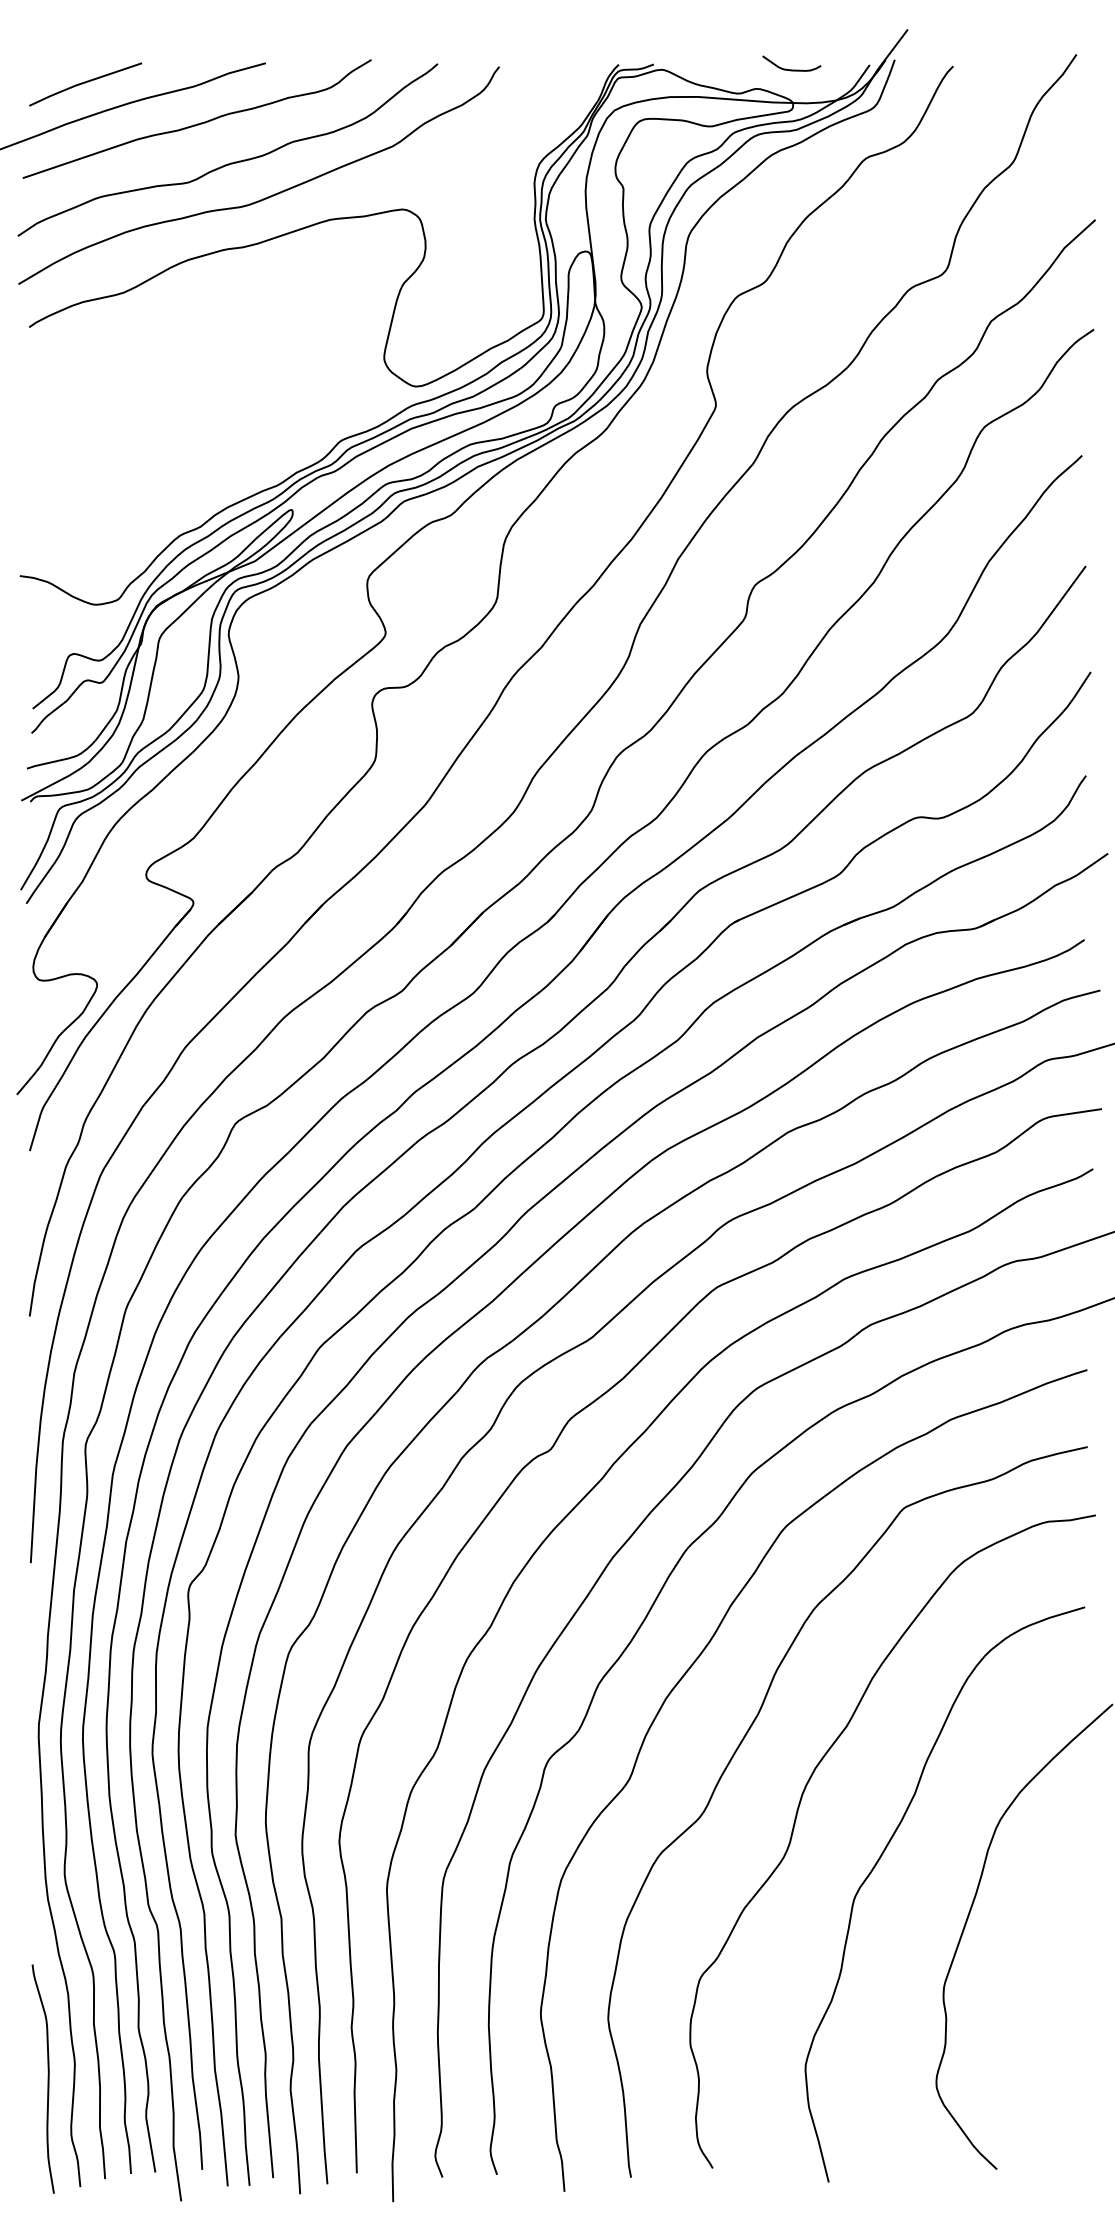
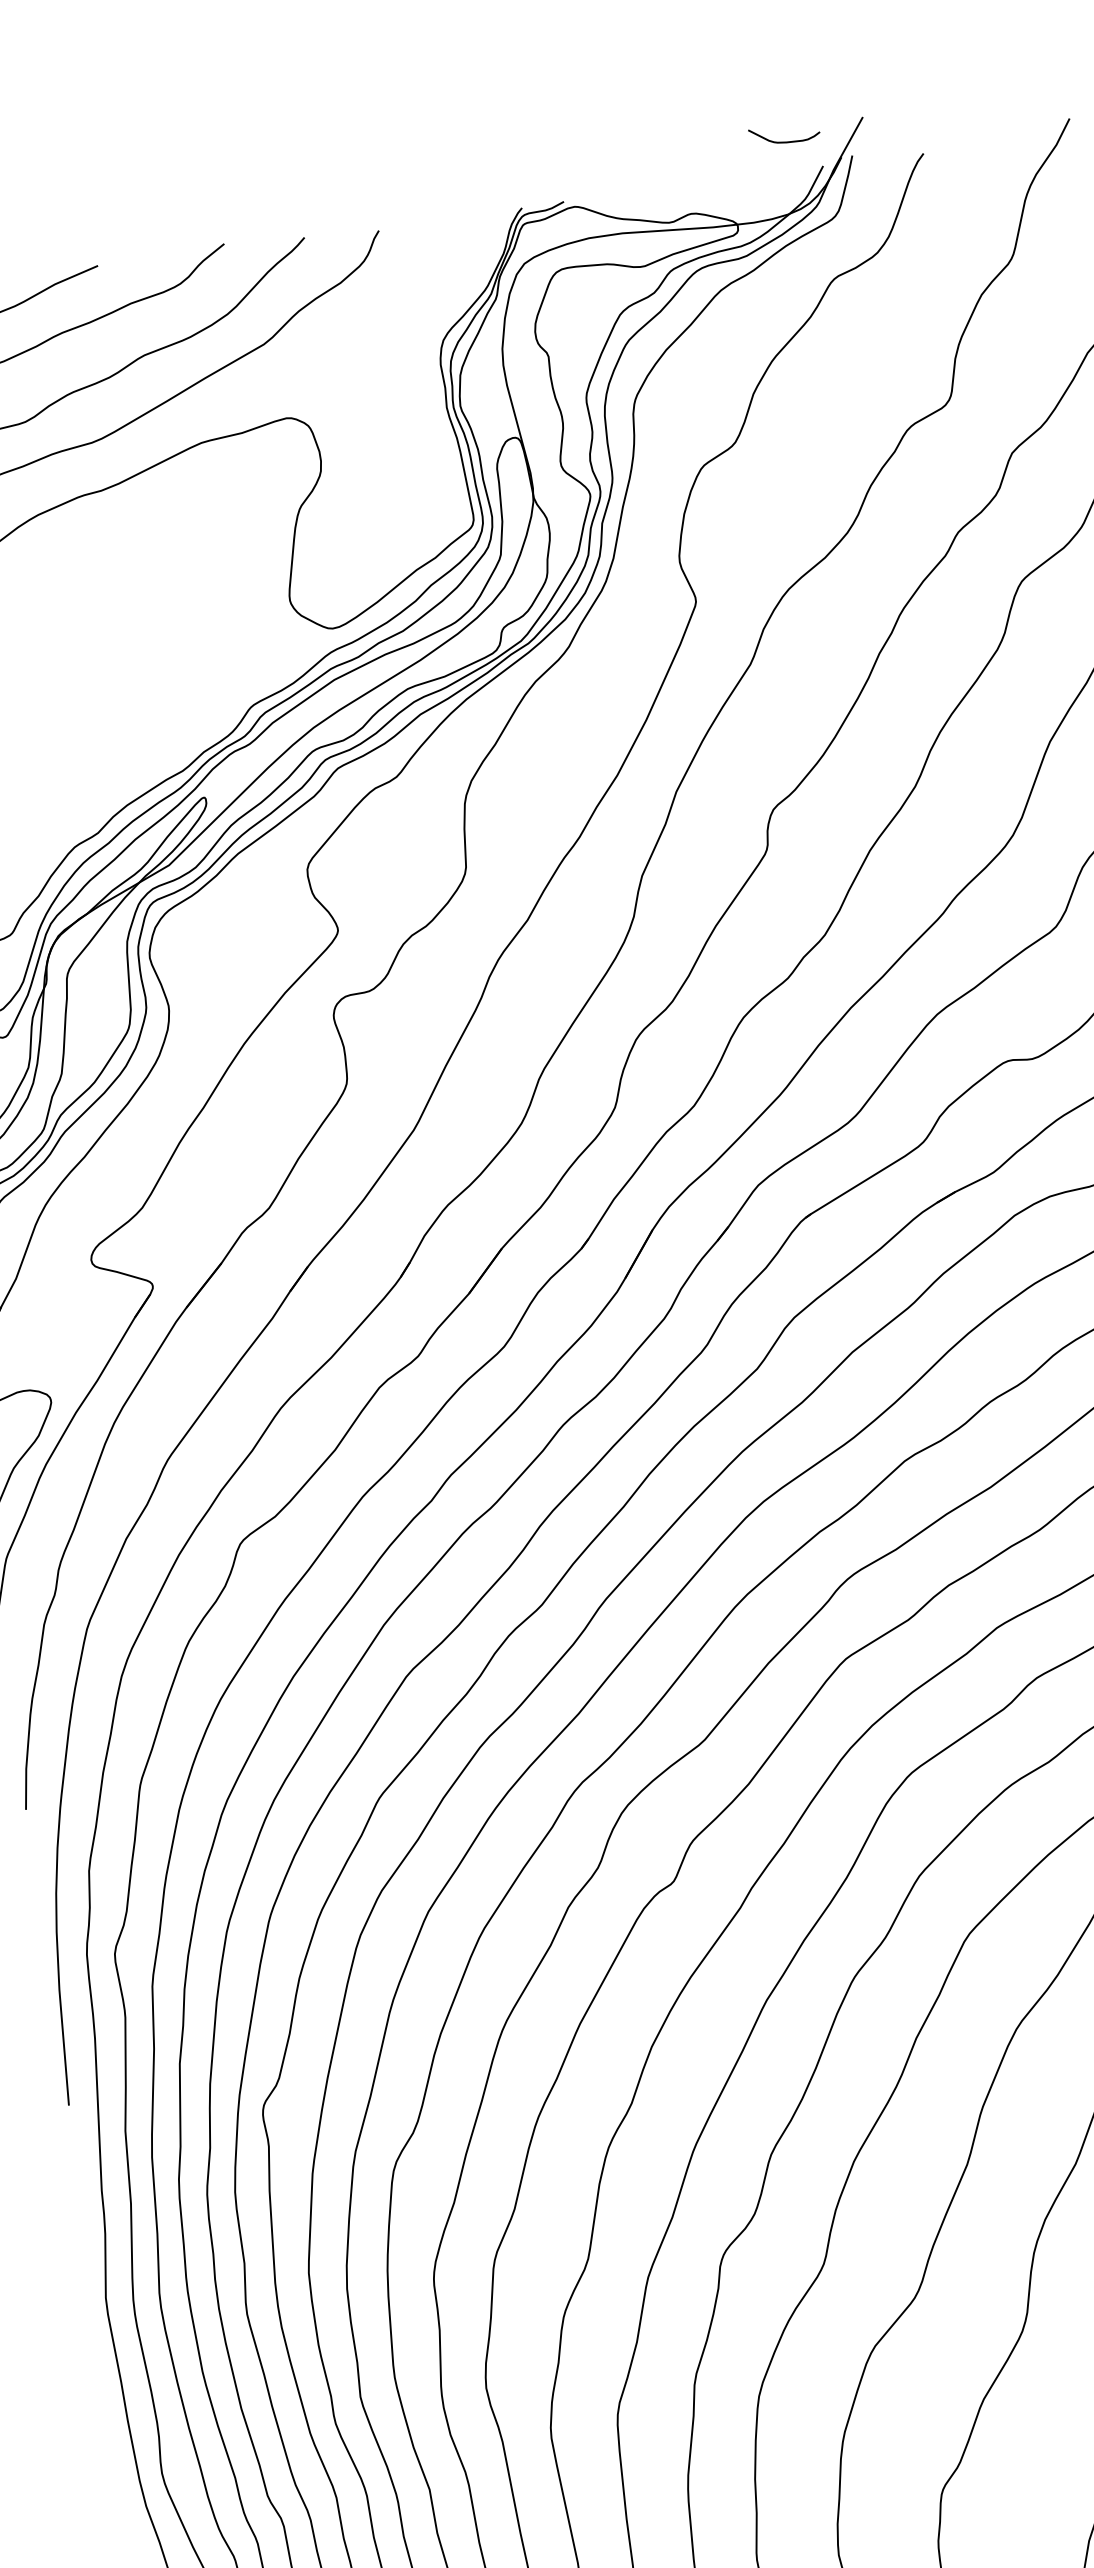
curve: (791, 69) -> (785, 141), moved

